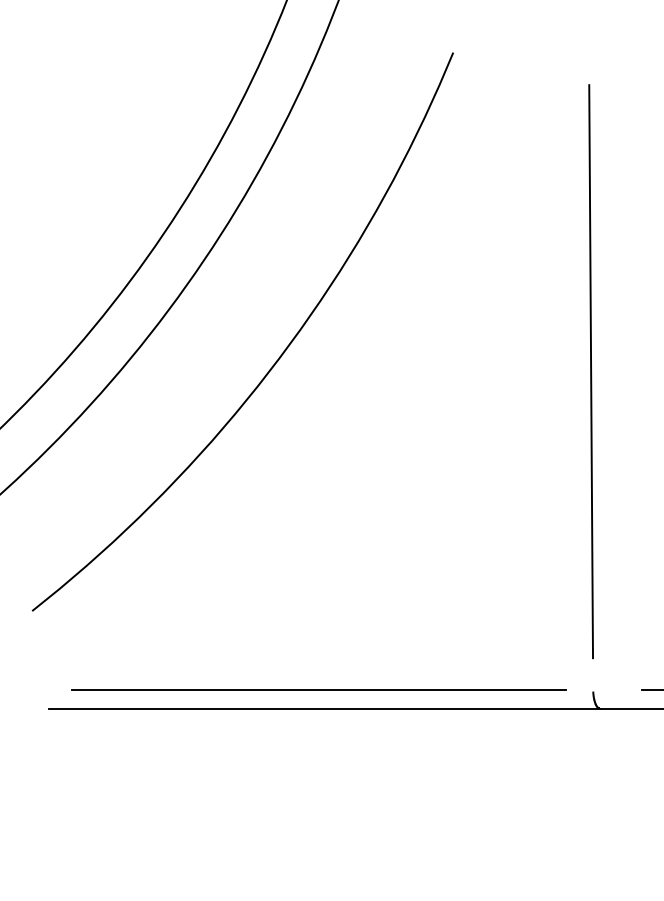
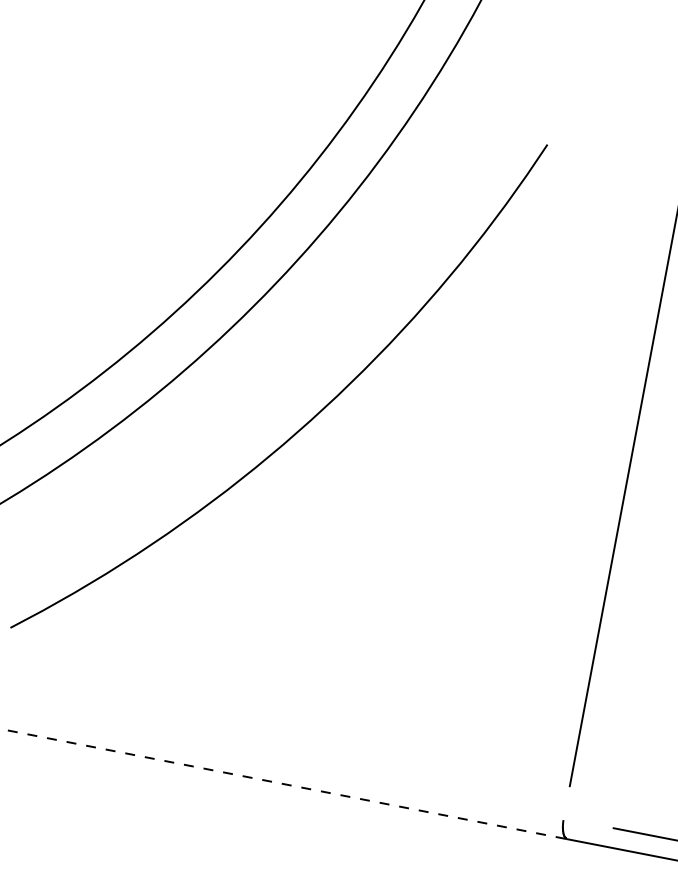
line: (319, 690) -> (286, 765), removed
line: (324, 709) -> (287, 785), solid -> dashed

